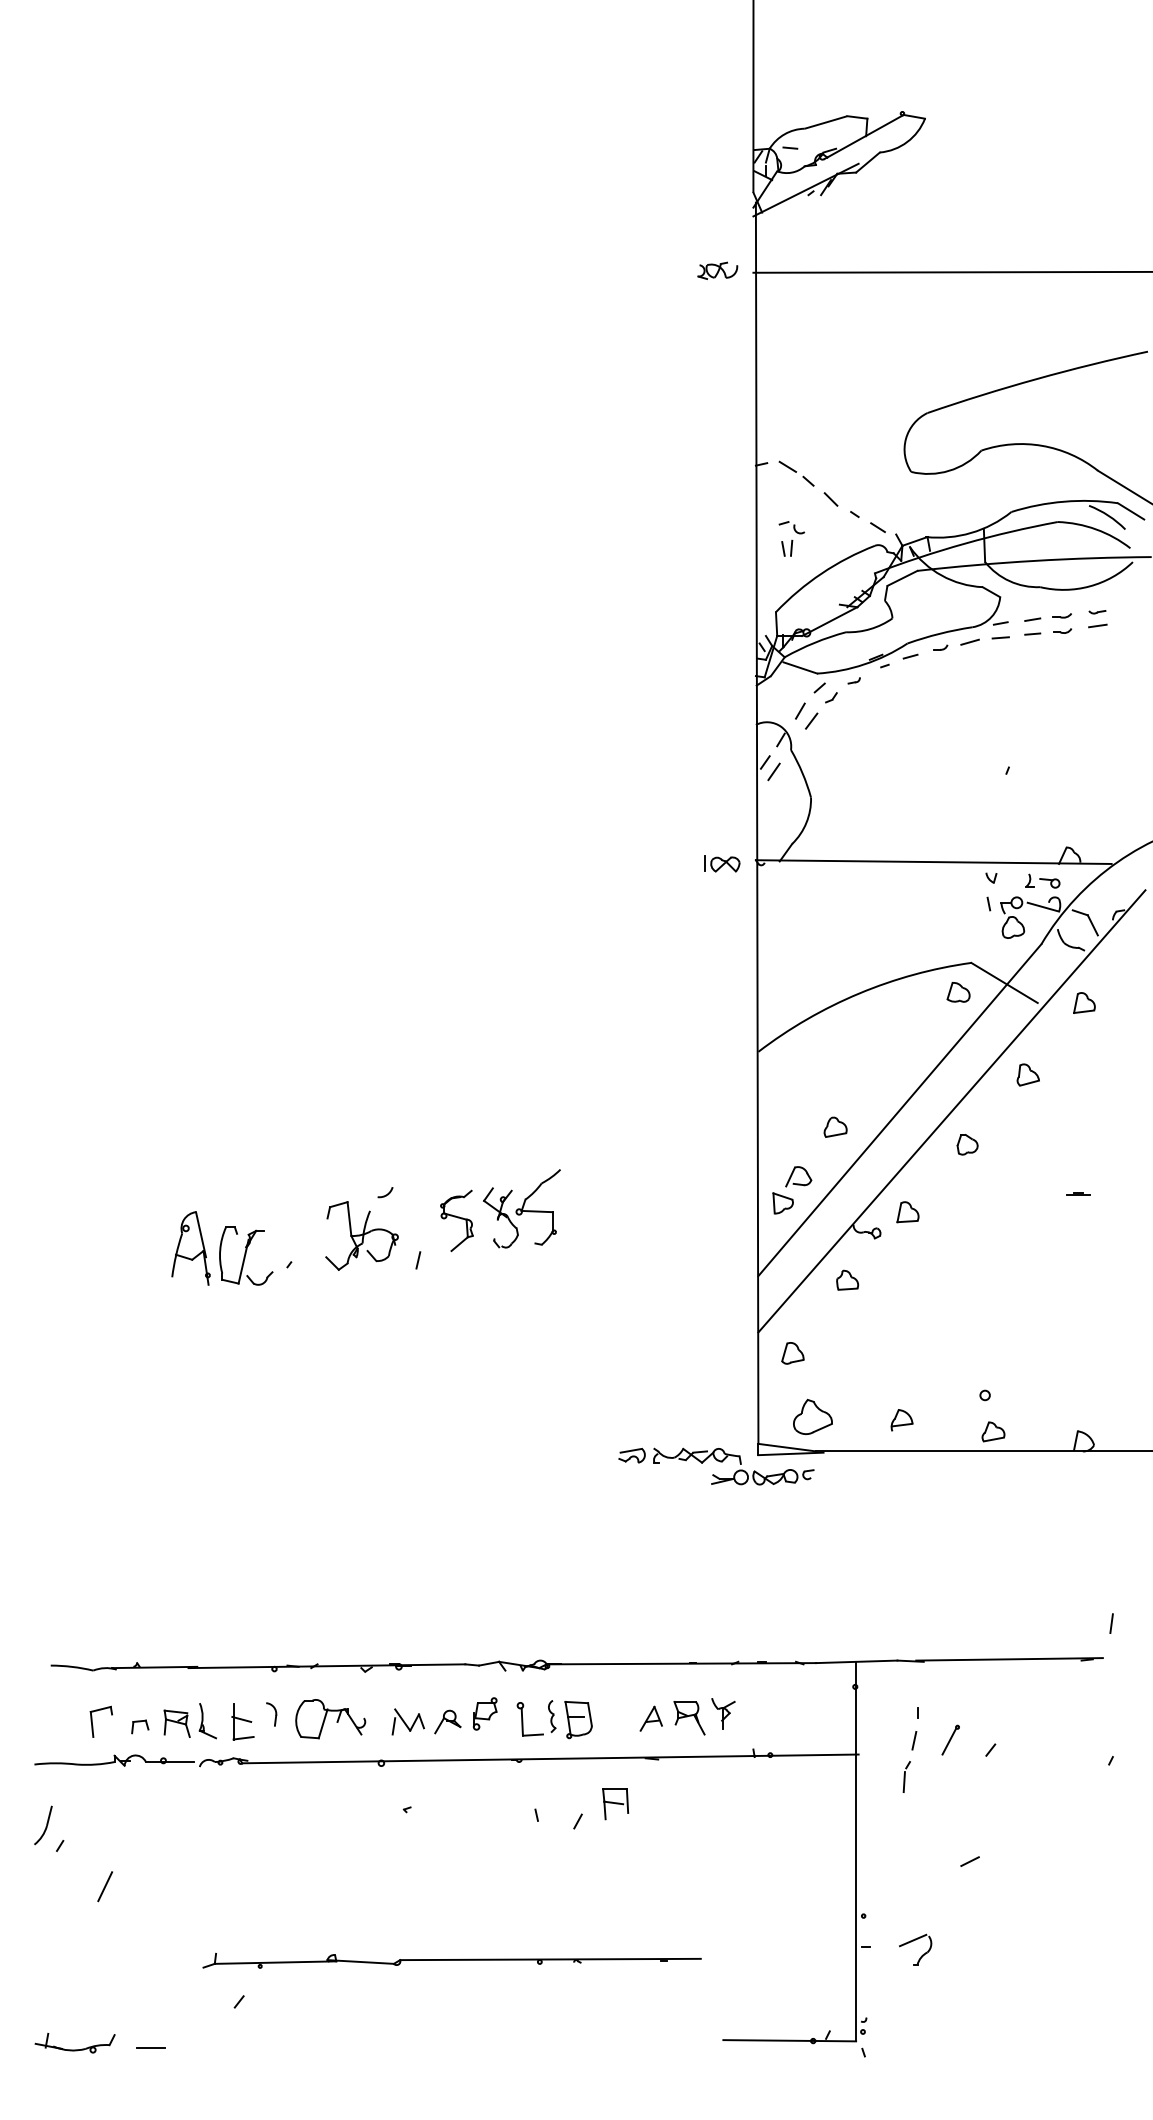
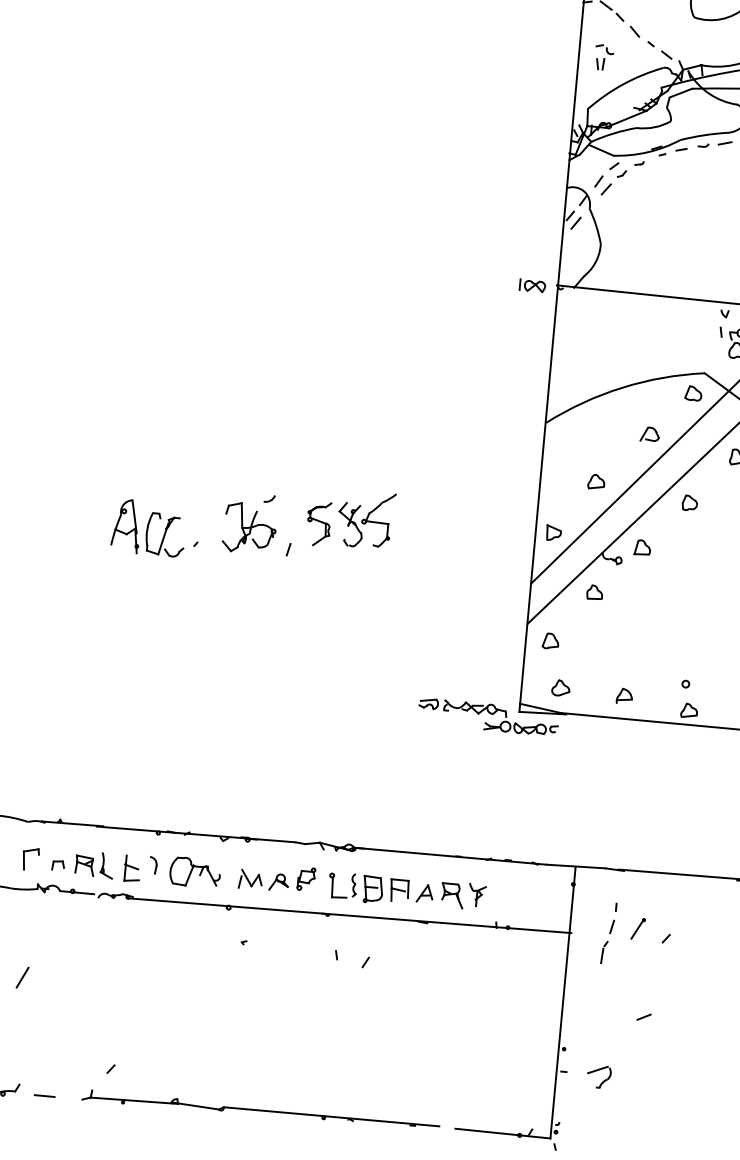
part: (798, 1176) -> (649, 434), moved
part: (812, 1416) -> (560, 687), size x0.62
part: (615, 1804) -> (399, 891), moved
part: (451, 1960) -> (260, 1110), moved

